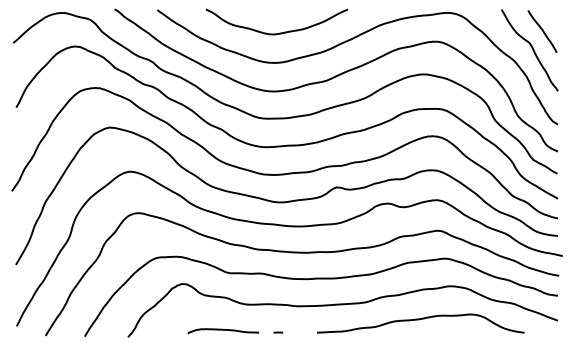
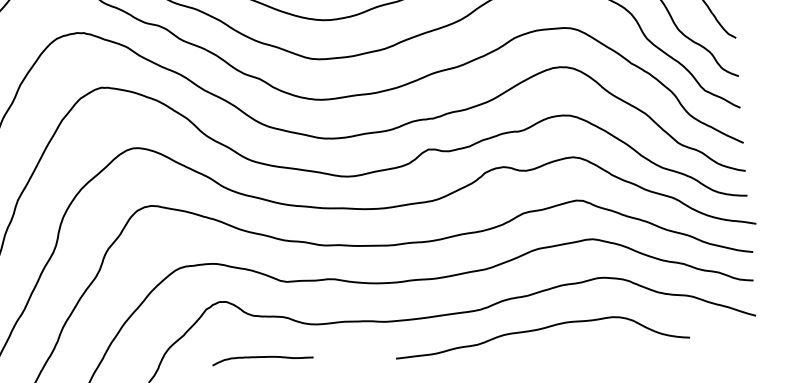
curve: (419, 320) -> (540, 330), moved
curve: (223, 330) -> (262, 357), moved
line: (278, 332) -> (361, 360), removed

